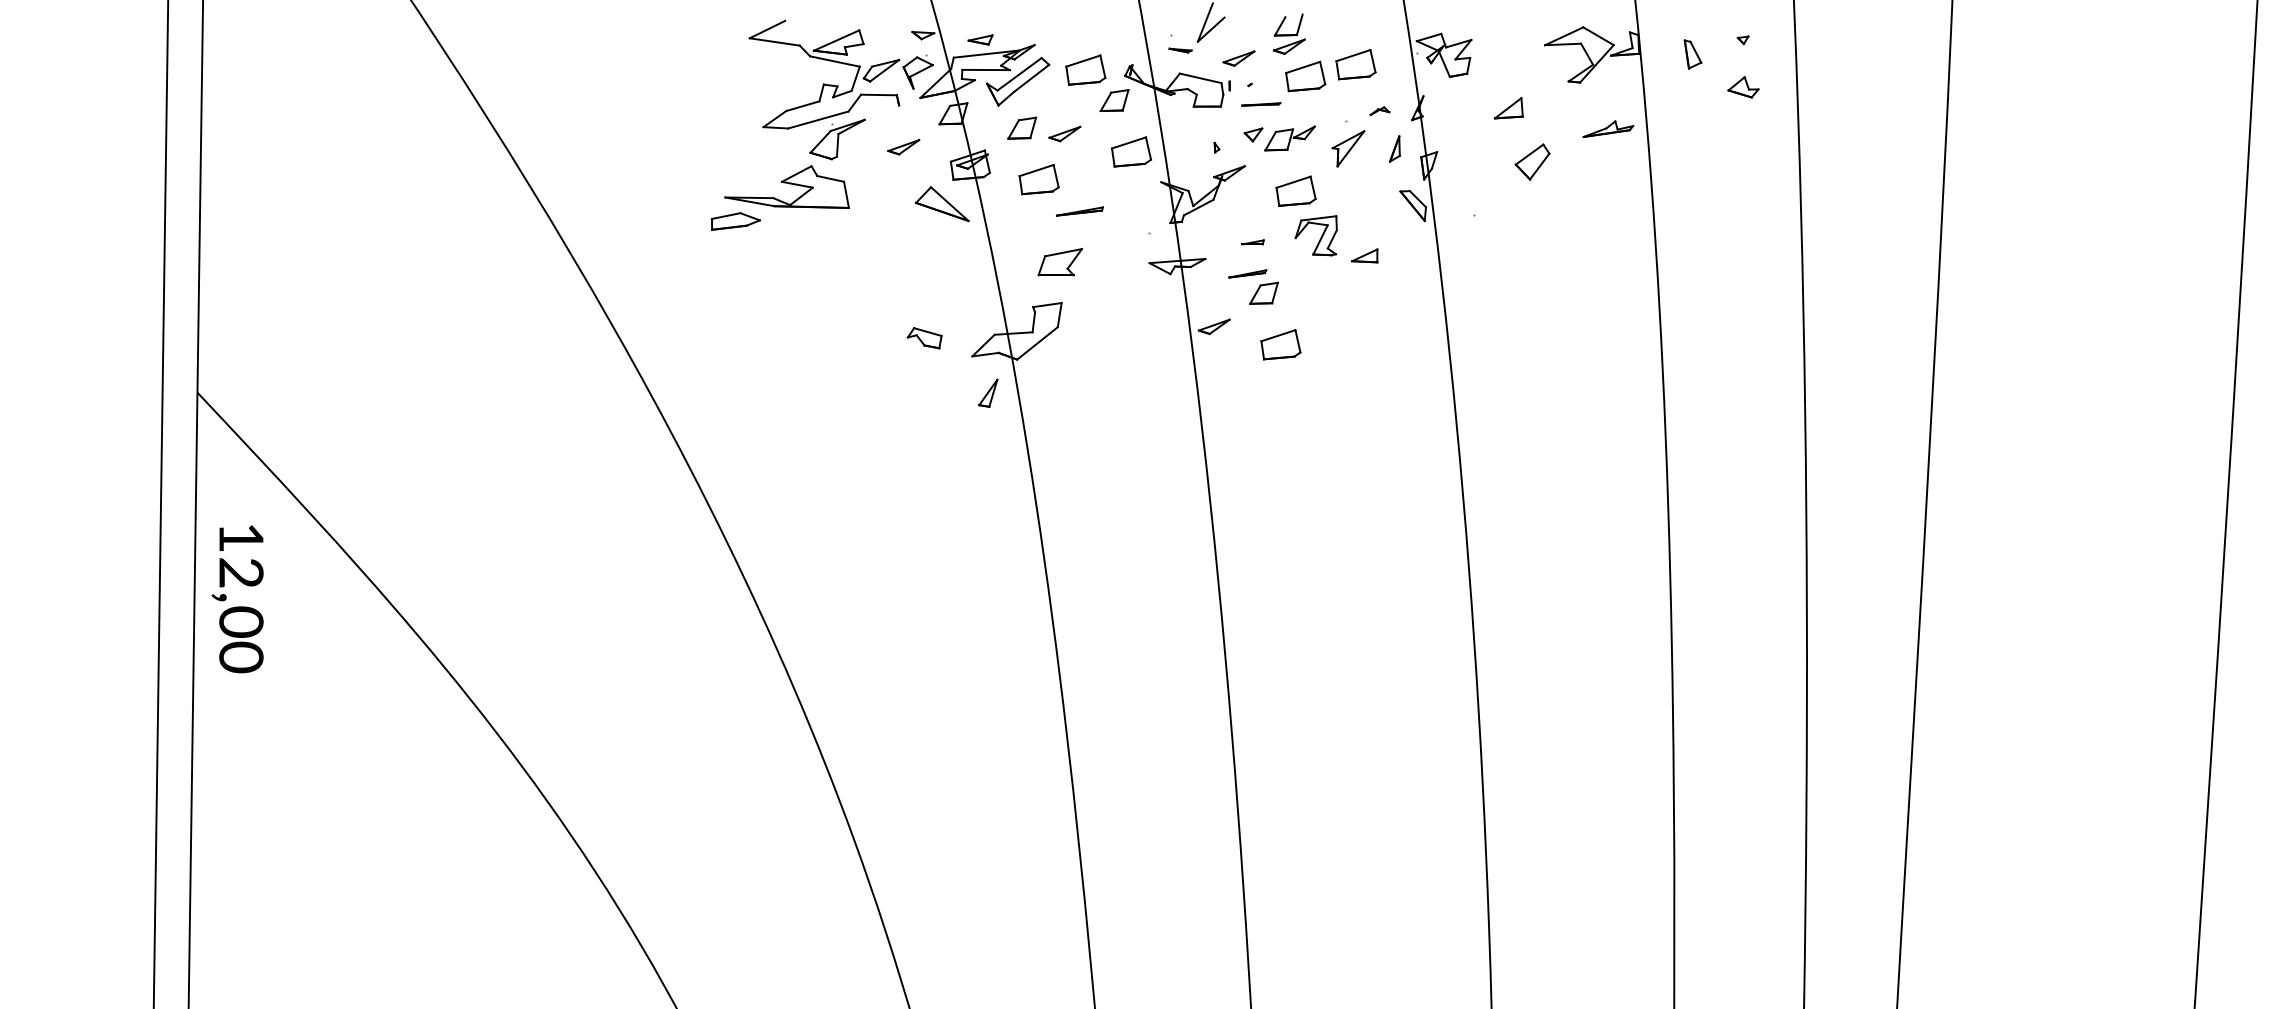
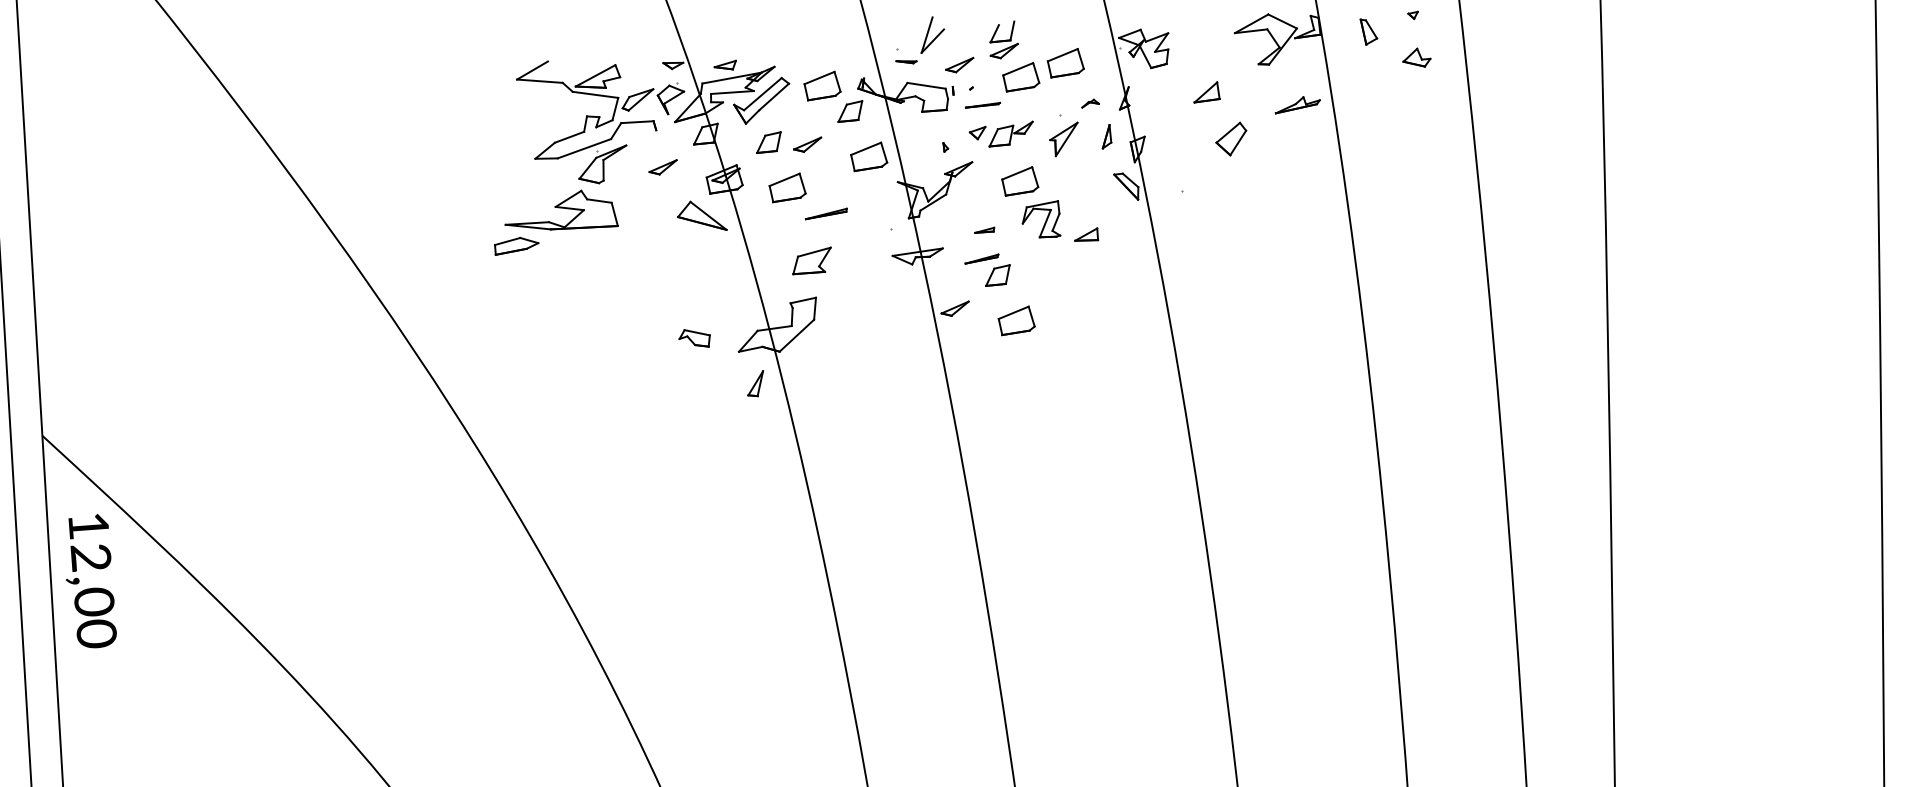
text: (237, 599) -> (89, 581), moved

